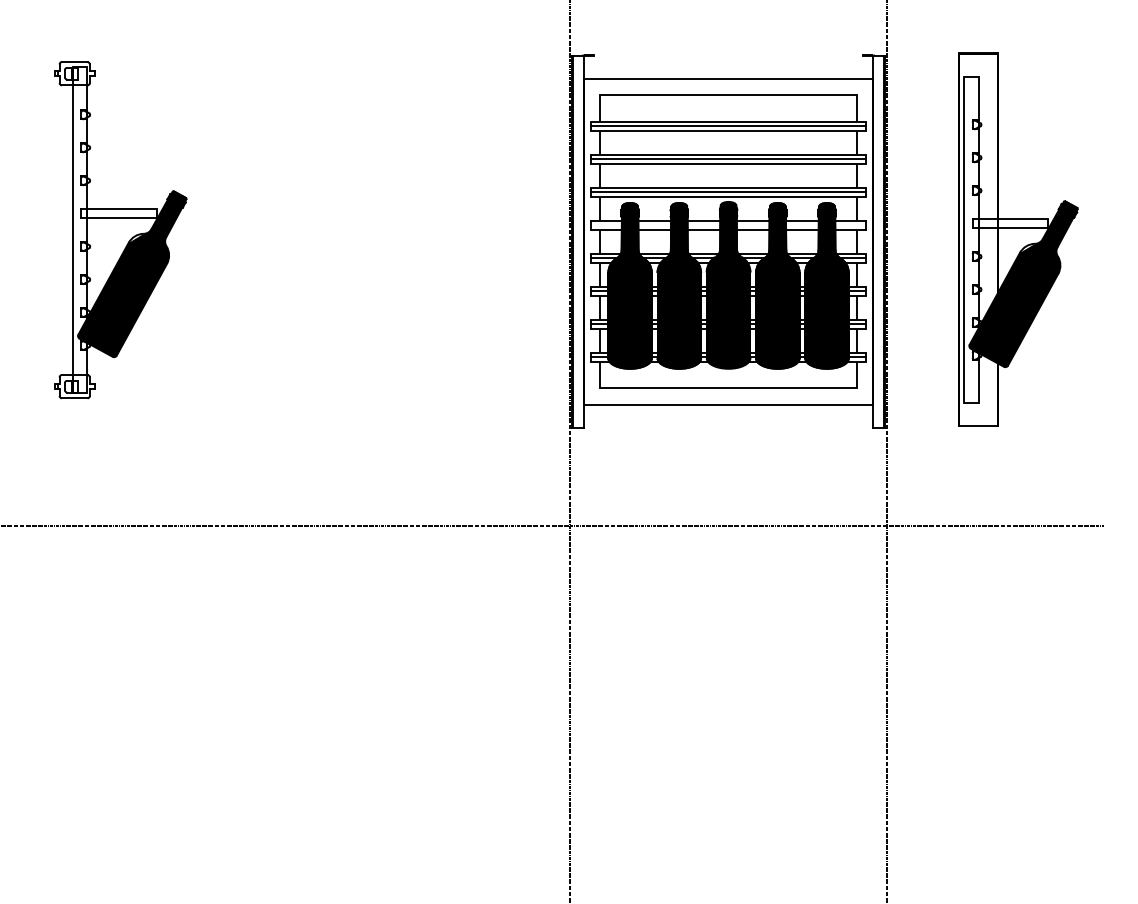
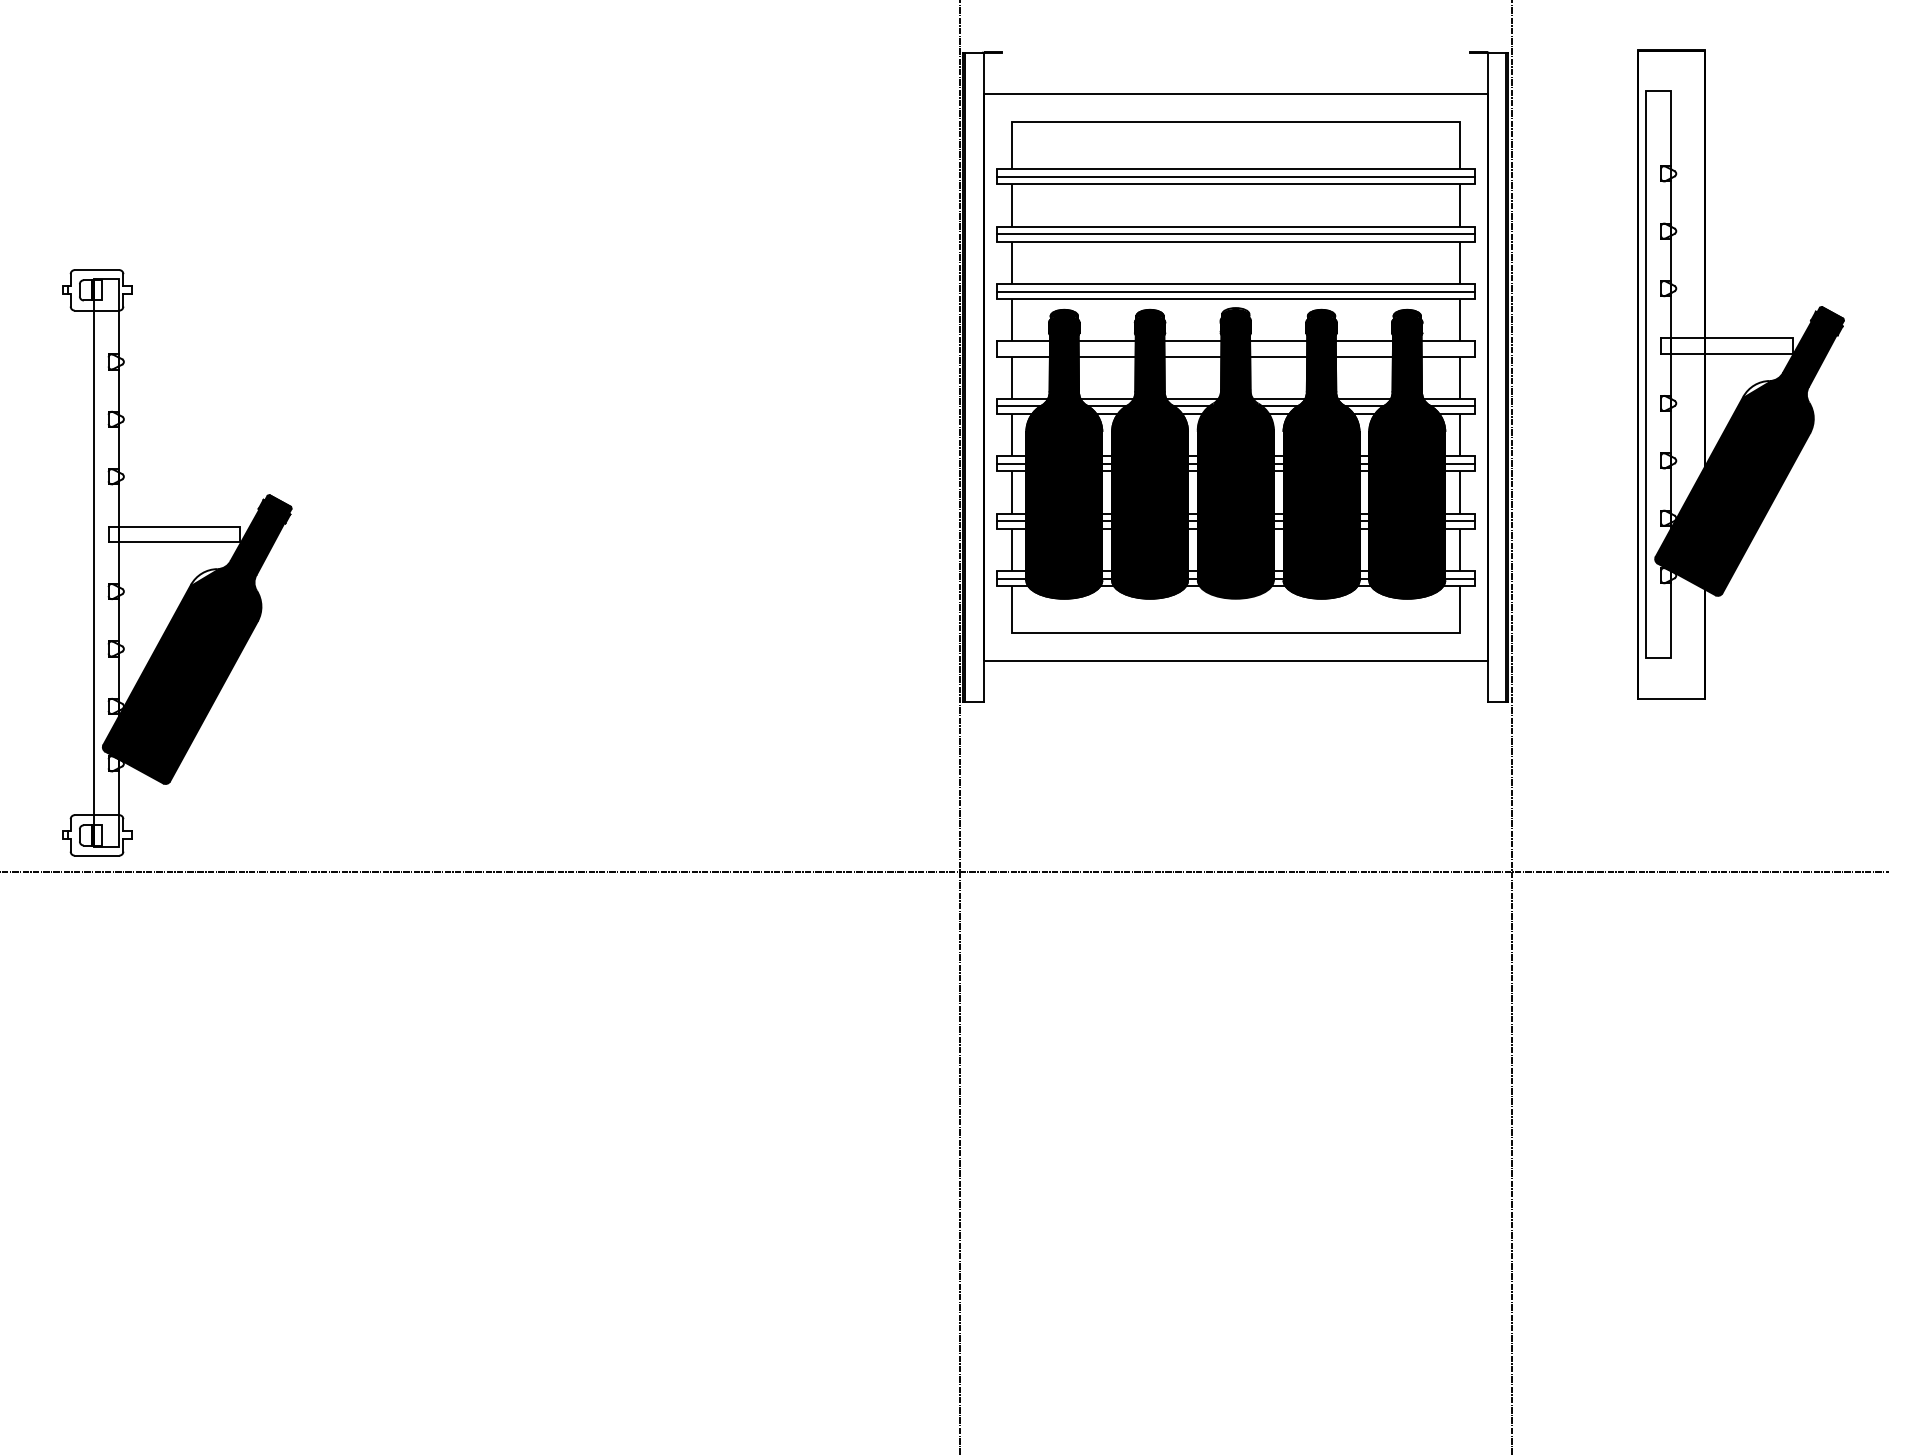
part: (120, 230) -> (176, 563), moved

